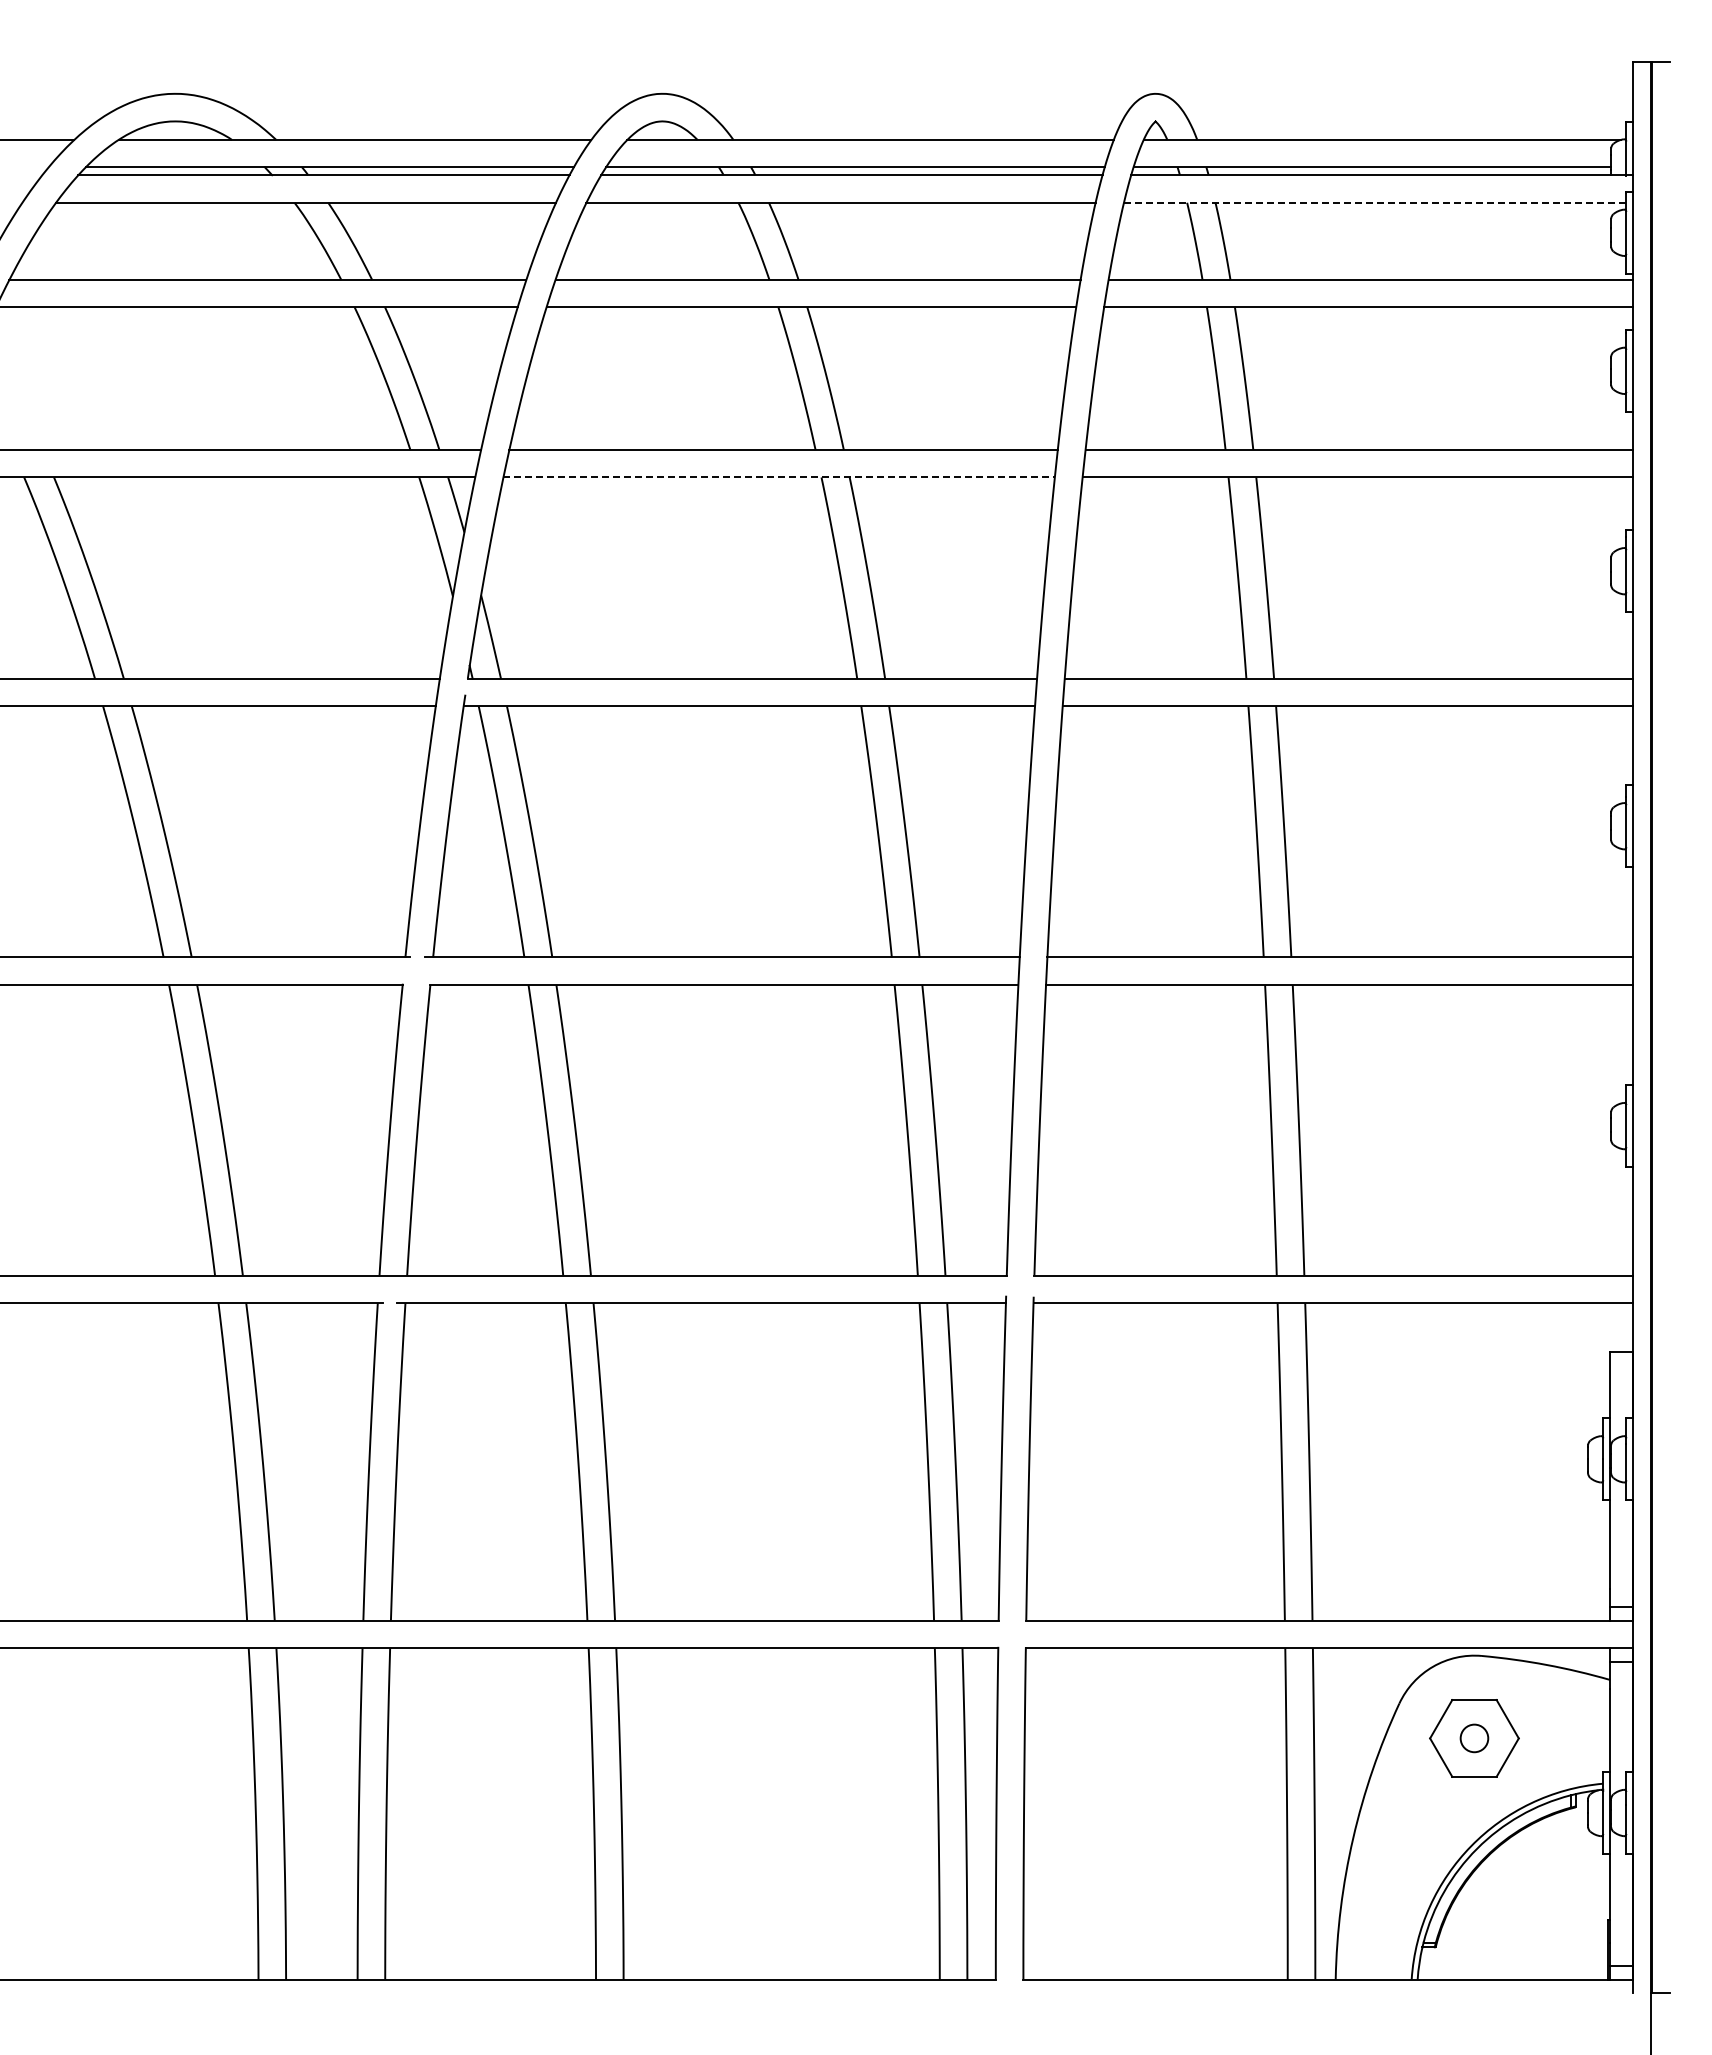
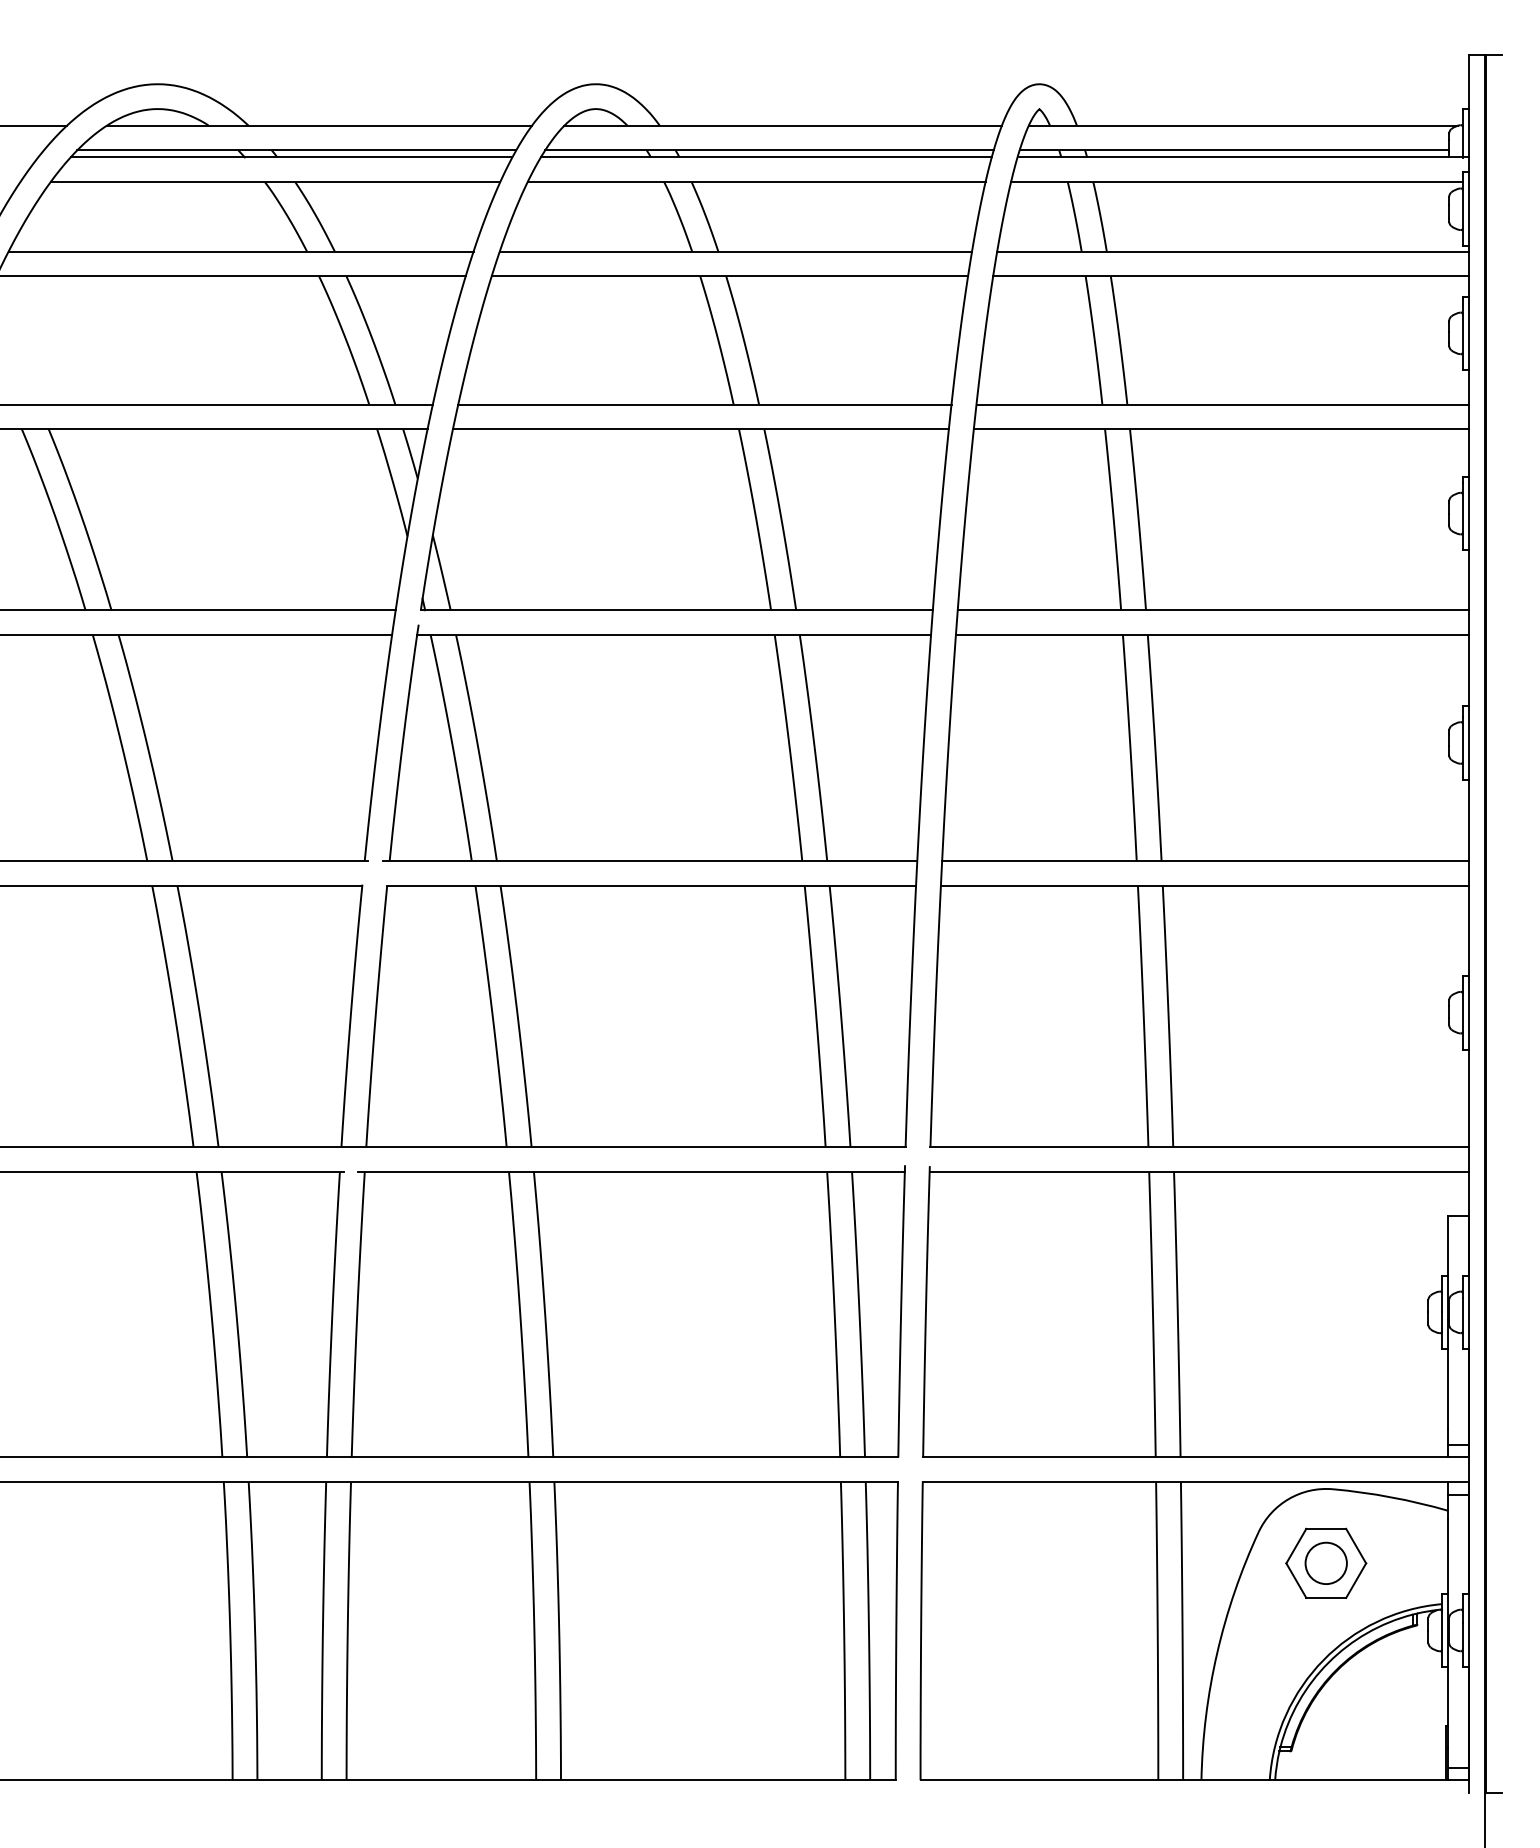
line: (1375, 202) -> (1237, 181), dashed -> solid
line: (779, 477) -> (701, 429), dashed -> solid
circle: (1474, 1738) -> (1326, 1563), size x1.67

